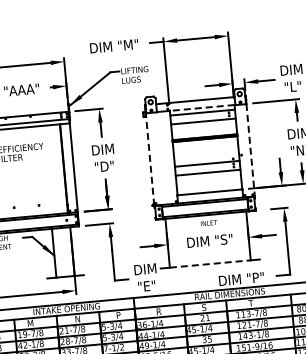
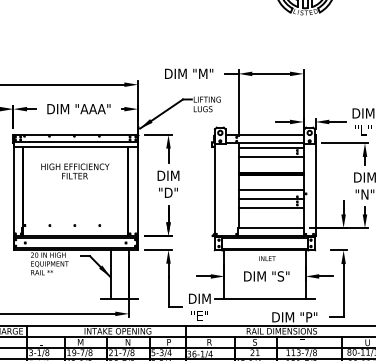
line: (201, 108) -> (270, 143), dashed -> solid
line: (250, 150) -> (315, 190), dashed -> solid
line: (205, 155) -> (270, 190), added
line: (150, 159) -> (214, 189), dashed -> solid
line: (210, 264) -> (265, 299), dashed -> solid

